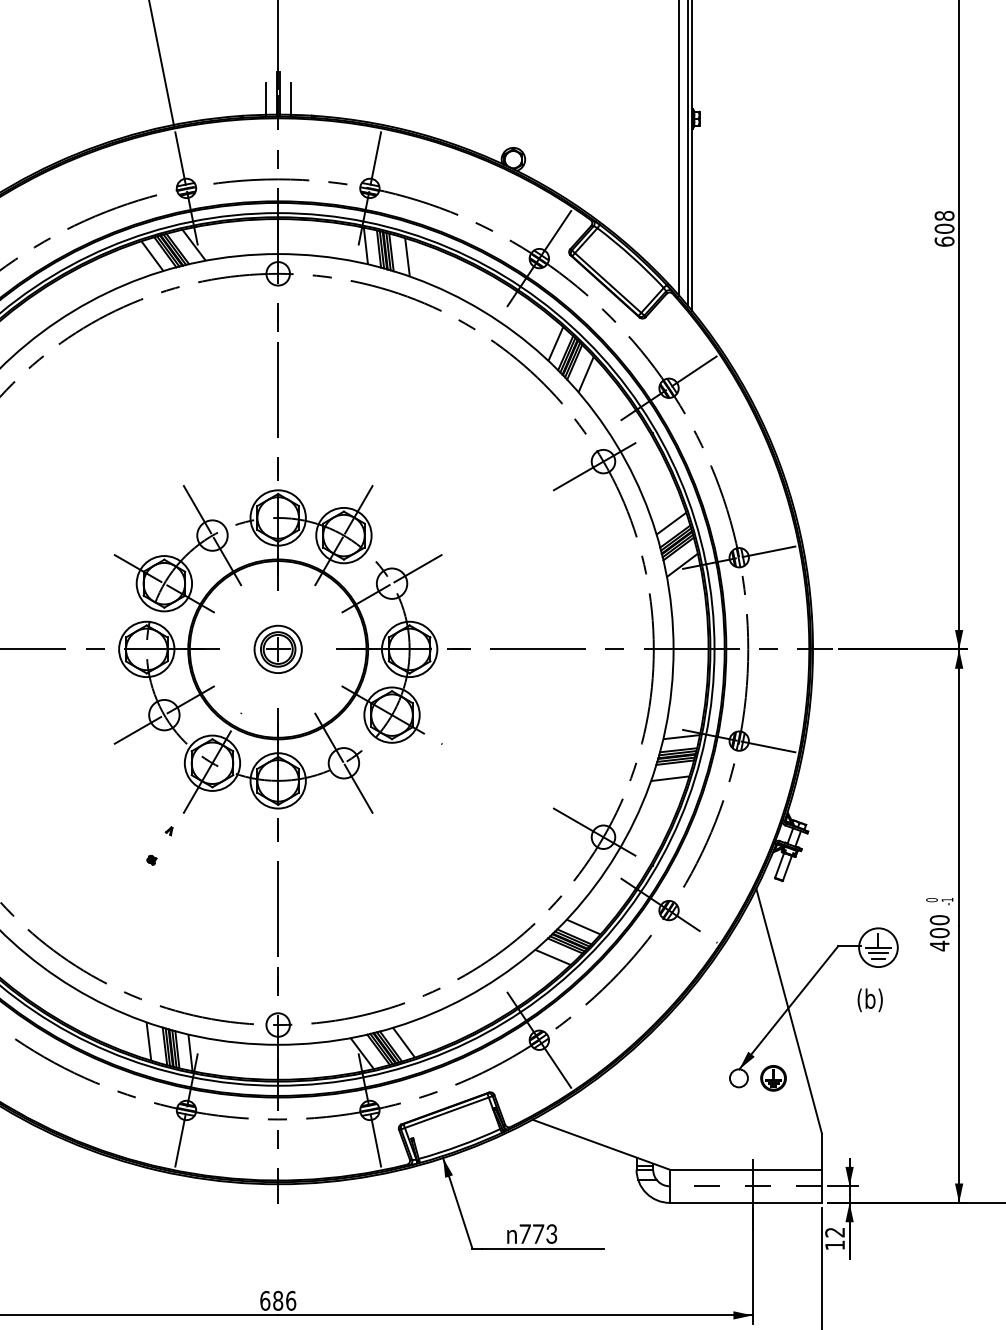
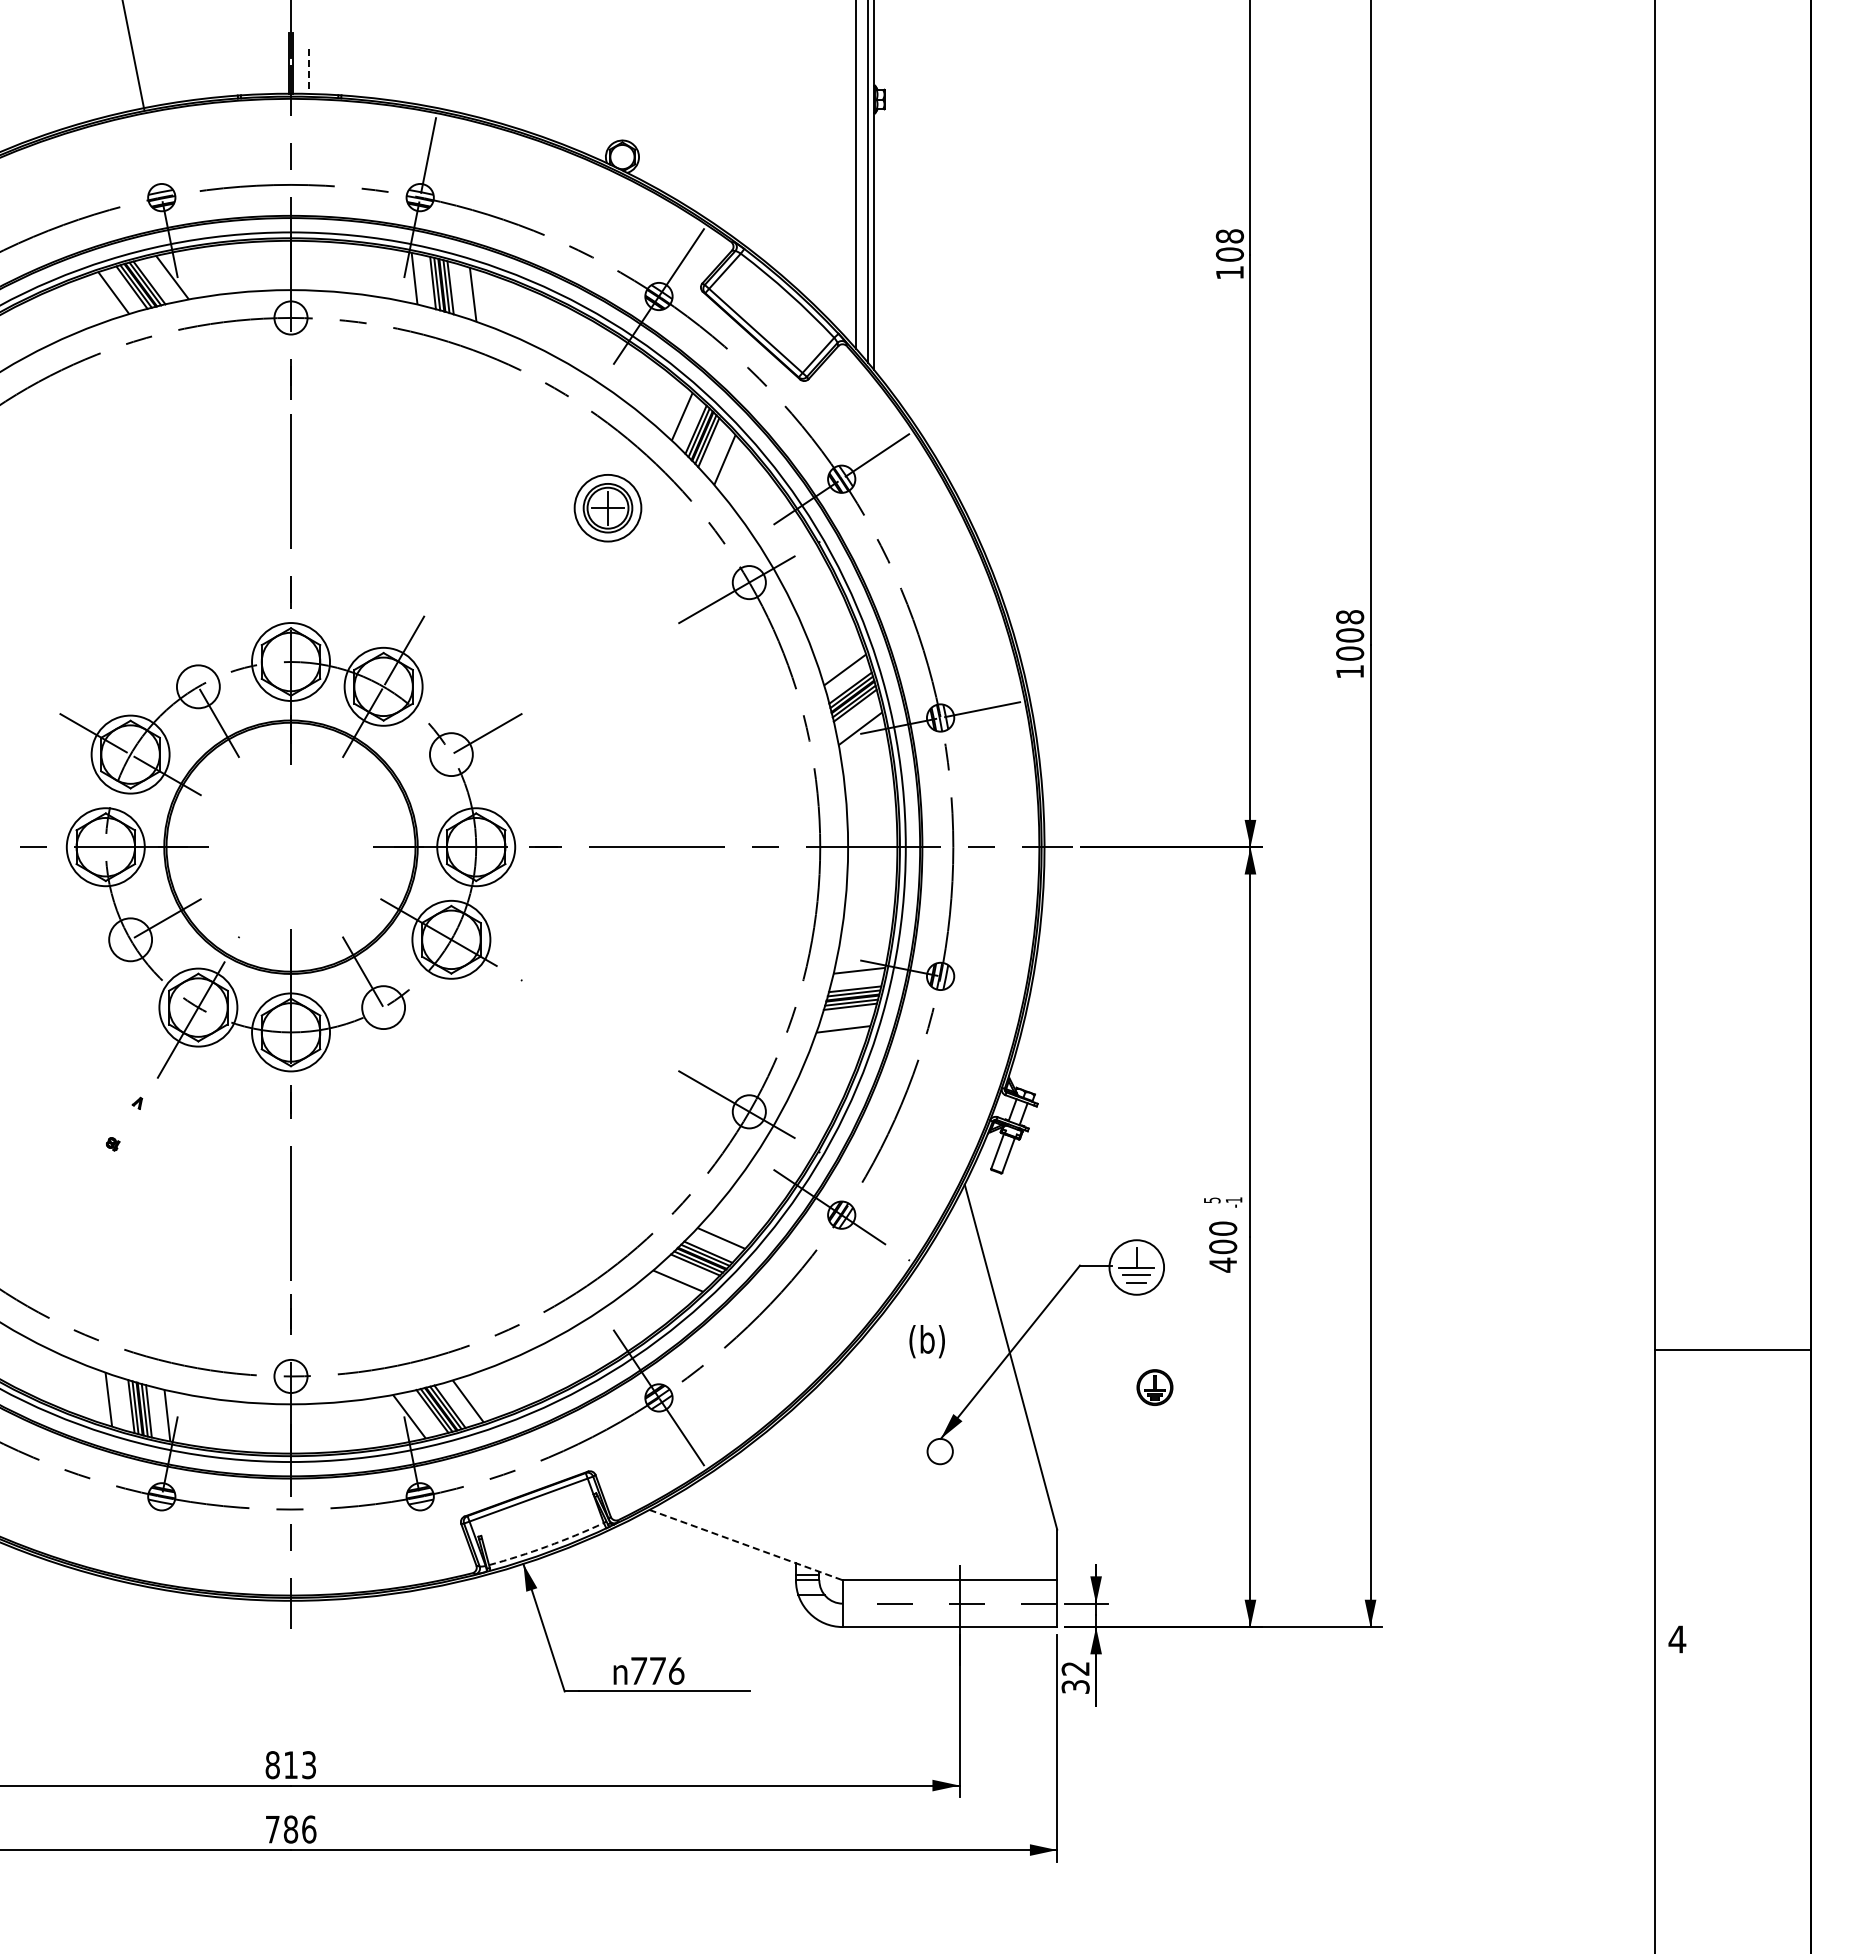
line: (265, 98) -> (273, 70), removed
line: (290, 98) -> (308, 71), solid -> dashed
line: (180, 158) -> (153, 155), removed
text: (944, 241) -> (1229, 272), 608 -> 108
line: (197, 509) -> (177, 649), removed
line: (365, 598) -> (414, 775), removed
part: (277, 649) -> (607, 508), moved
line: (138, 729) -> (93, 960), removed
line: (768, 746) -> (981, 984), removed
line: (358, 788) -> (404, 1043), removed
text: (931, 900) -> (1211, 1200), 0 -> 5
text: (869, 1000) -> (926, 1341), moved
part: (773, 1078) -> (1154, 1387), moved
line: (179, 1140) -> (152, 1539), removed
line: (375, 1140) -> (428, 1539), removed
arc: (460, 1145) -> (547, 1546), solid -> dashed
line: (601, 1145) -> (746, 1545), solid -> dashed
text: (551, 1233) -> (676, 1670), 773 -> 776
text: (834, 1245) -> (1075, 1686), 12 -> 32
text: (277, 1301) -> (290, 1765), 686 -> 813

